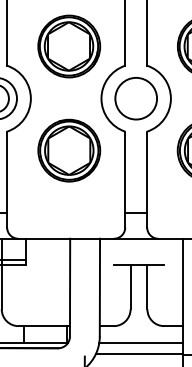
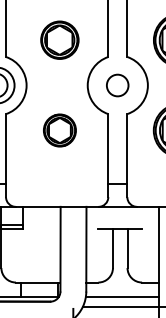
part: (68, 45) -> (59, 39), size x0.7
circle: (135, 98) -> (117, 85), size x0.6
part: (68, 150) -> (59, 130), size x0.6

